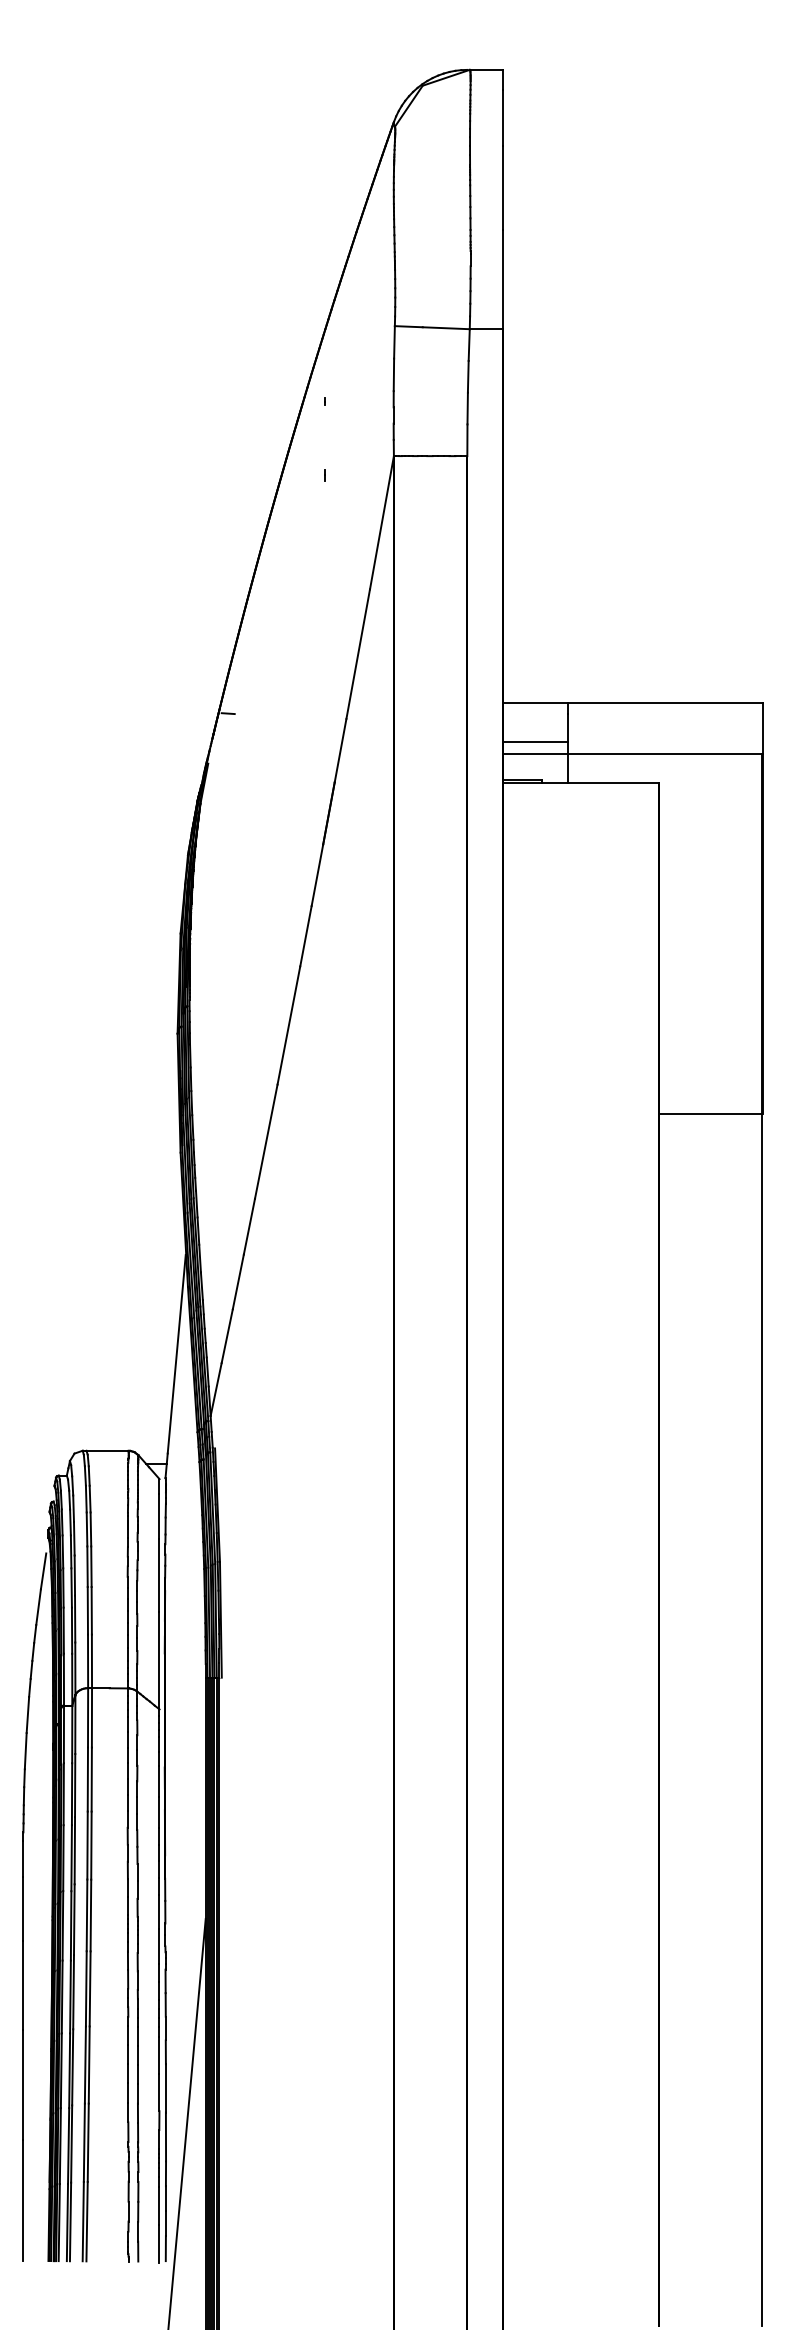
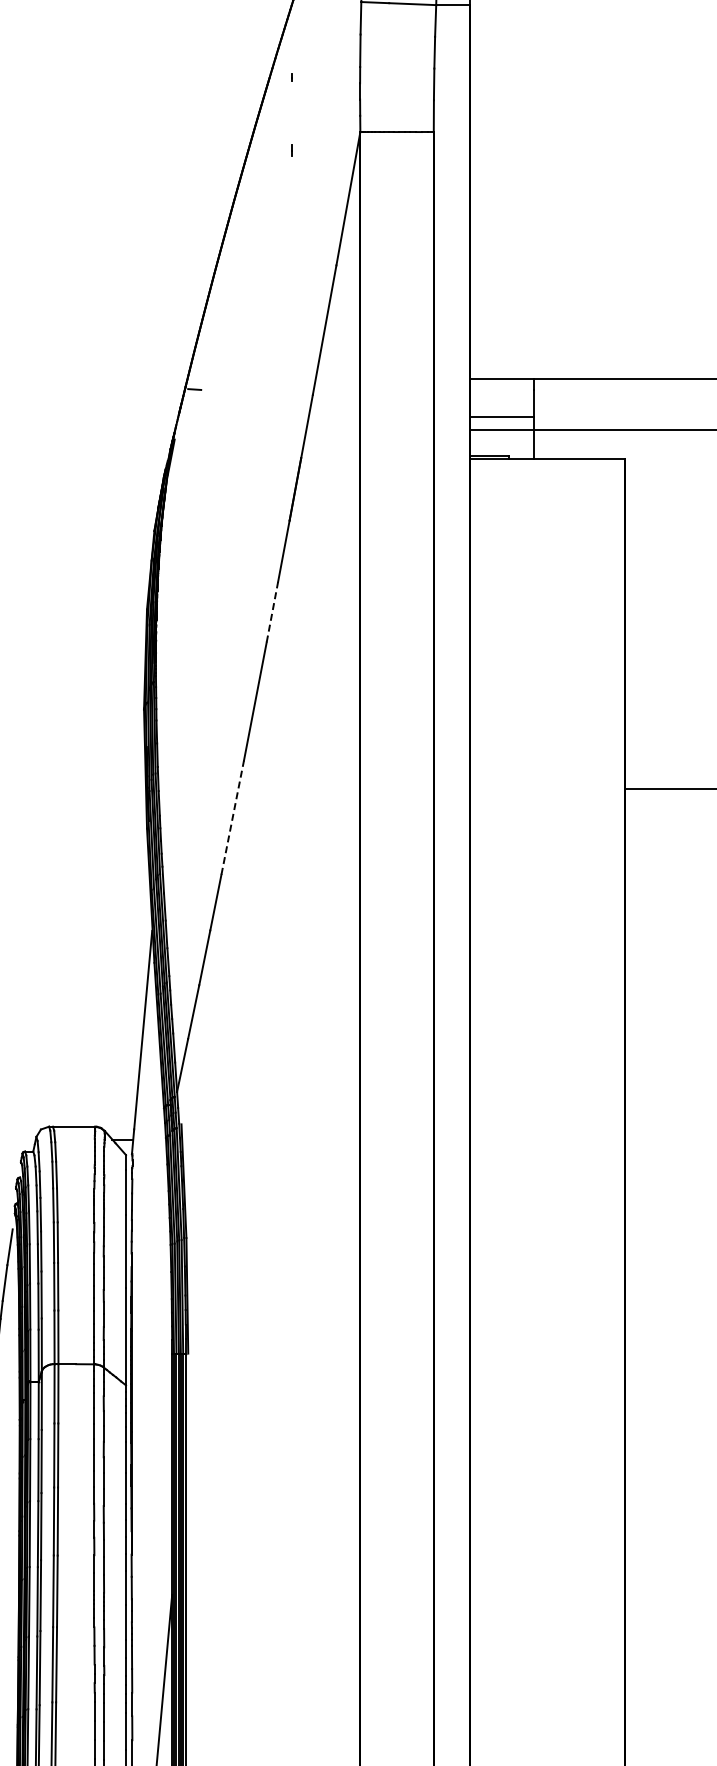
line: (305, 936) -> (271, 612), solid -> dashed
line: (266, 1141) -> (232, 817), solid -> dashed

